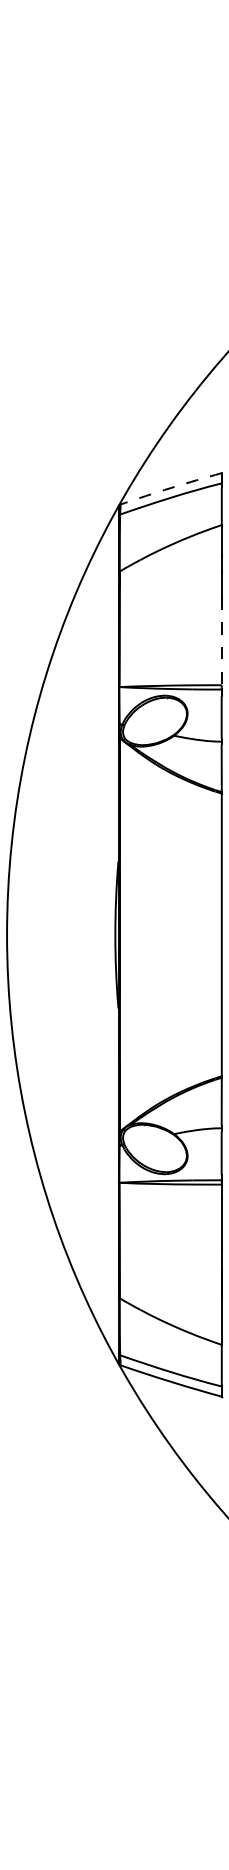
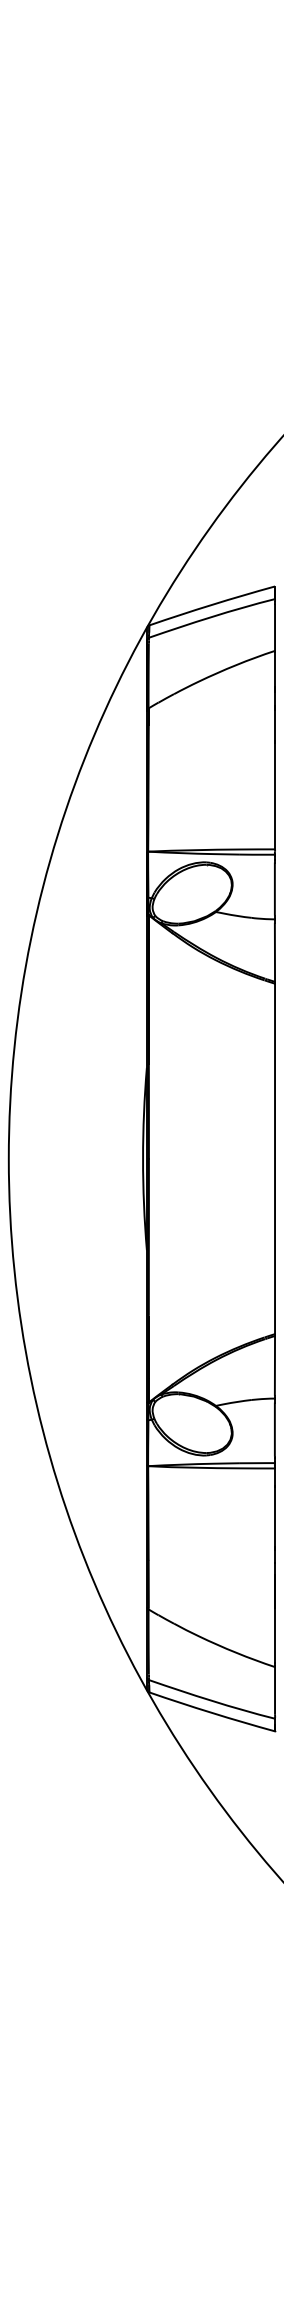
arc: (170, 488) -> (211, 605), dashed -> solid
line: (221, 641) -> (274, 795), dashed -> solid

